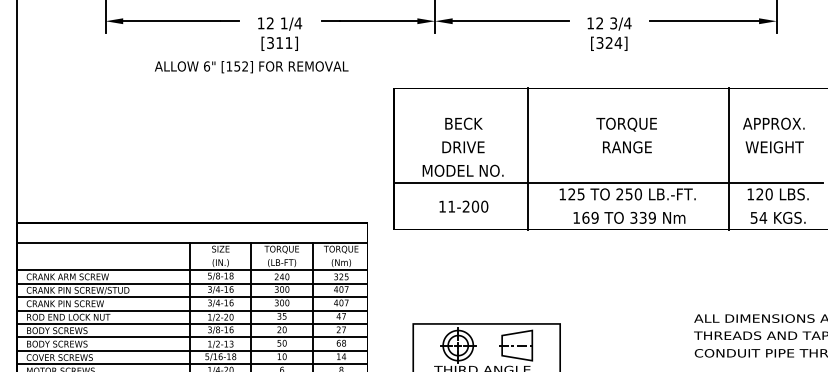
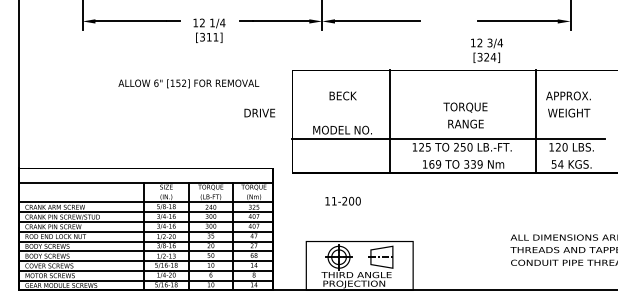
text: (608, 33) -> (486, 50), moved
text: (251, 66) -> (188, 83), moved
text: (626, 135) -> (465, 115), moved
text: (463, 146) -> (259, 112), moved
text: (463, 205) -> (342, 200), moved

